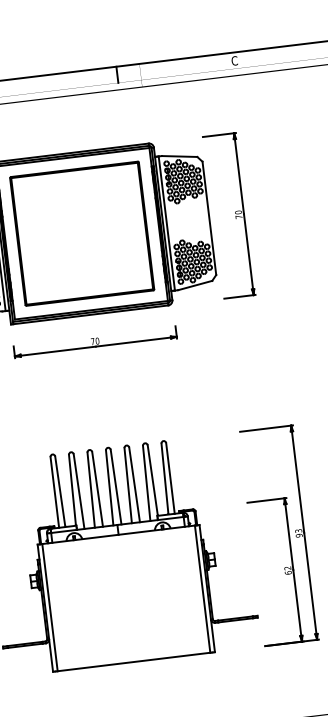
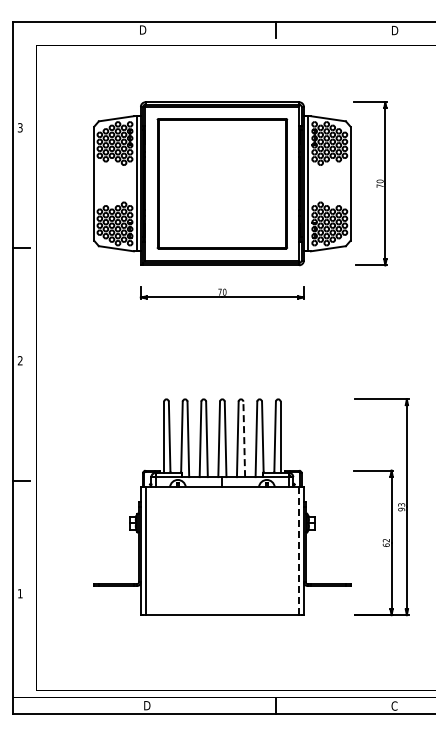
text: (234, 60) -> (394, 30), C -> D
line: (134, 484) -> (244, 439), solid -> dashed
line: (202, 588) -> (299, 550), solid -> dashed

